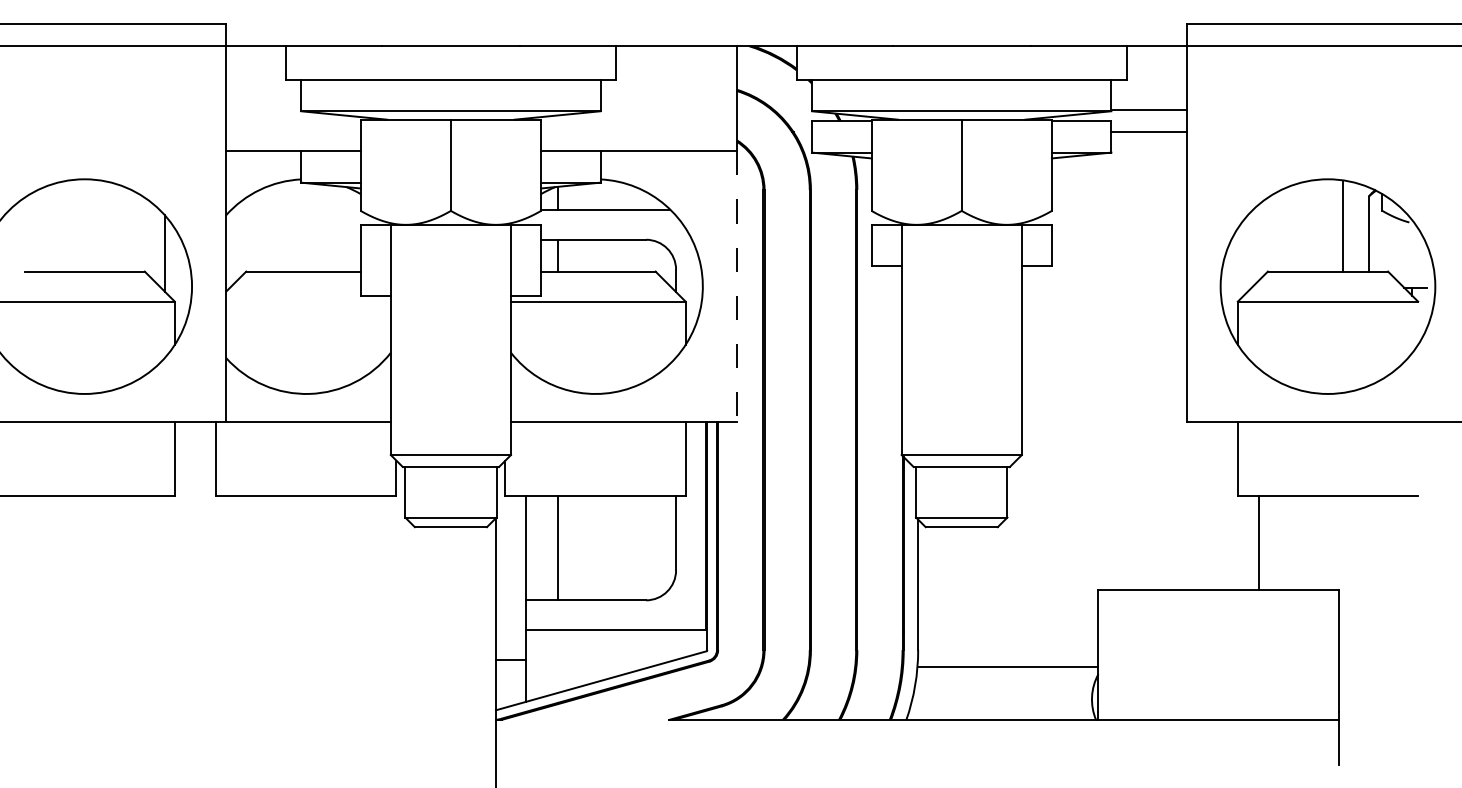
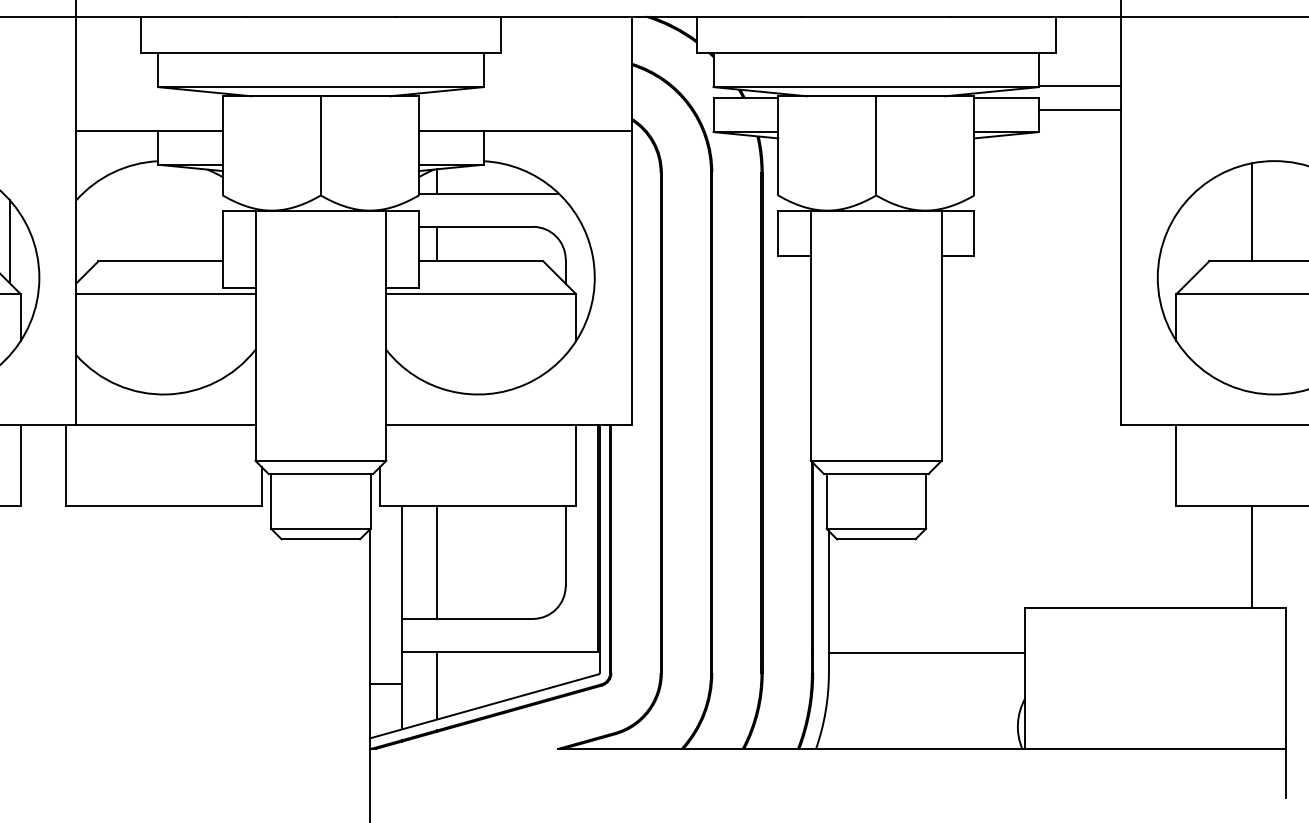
line: (1343, 226) -> (1252, 212), moved
line: (736, 287) -> (631, 278), dashed -> solid
line: (308, 301) -> (165, 293), added
line: (1259, 542) -> (1252, 556), moved
line: (558, 661) -> (437, 685), added
line: (1008, 666) -> (927, 652), moved

